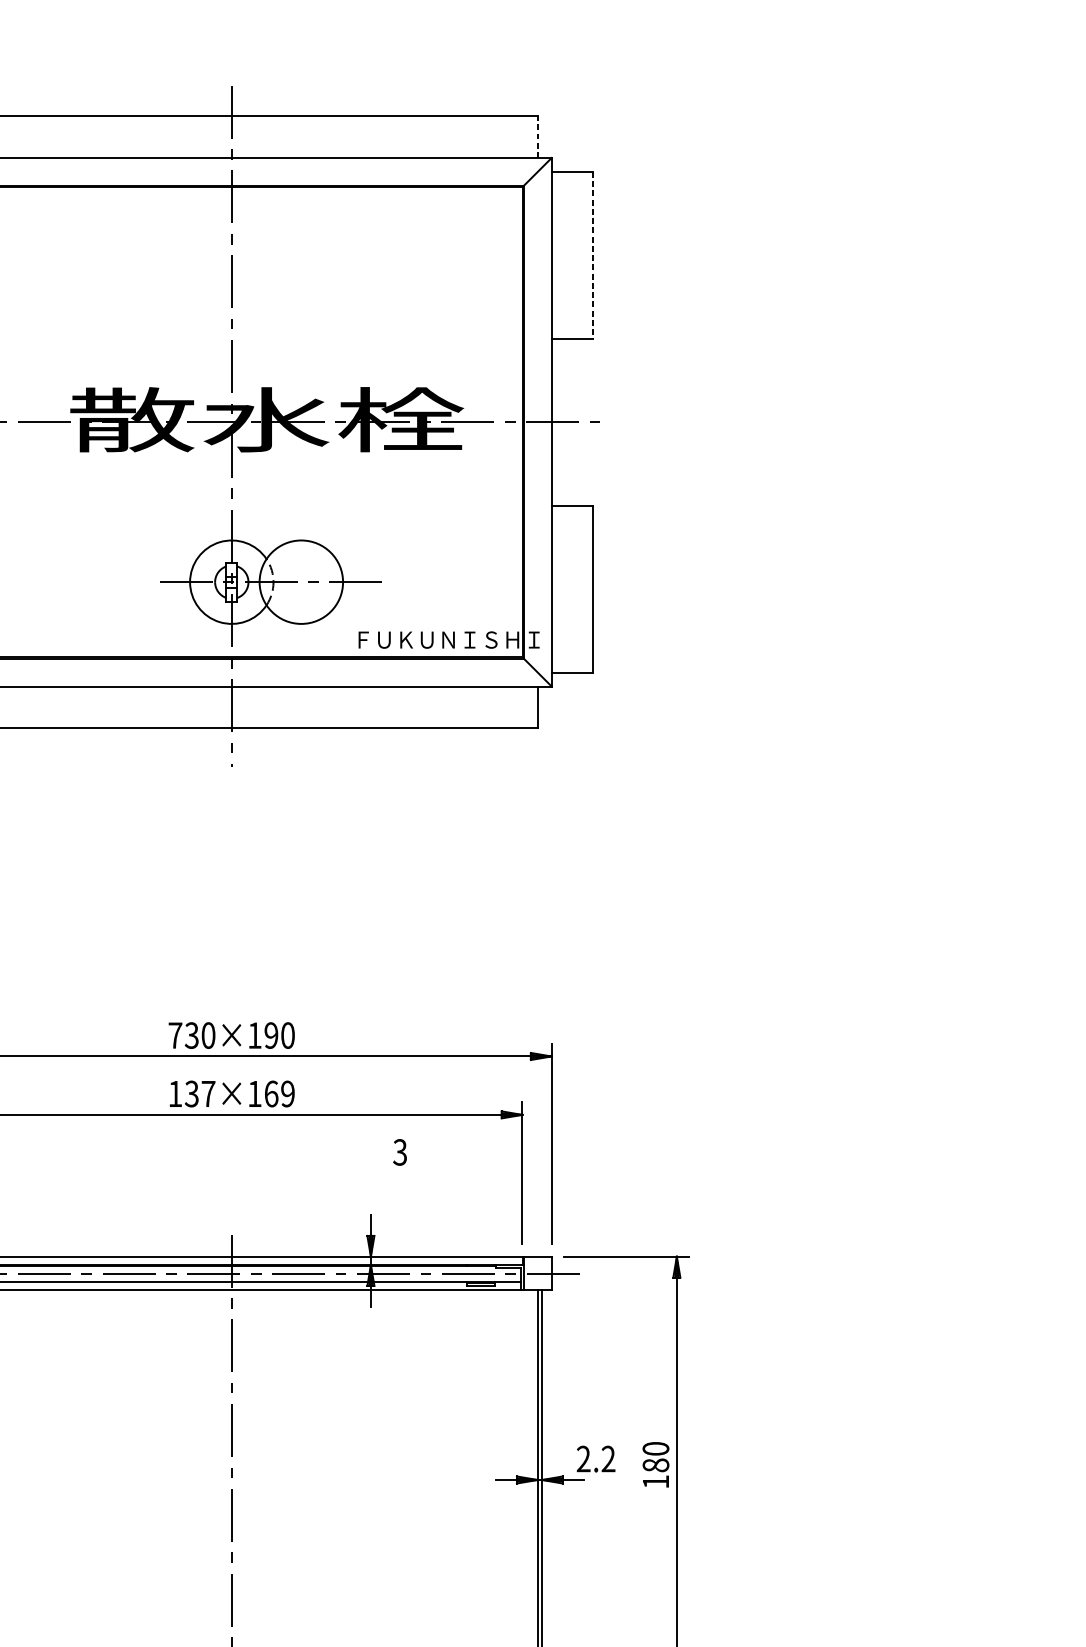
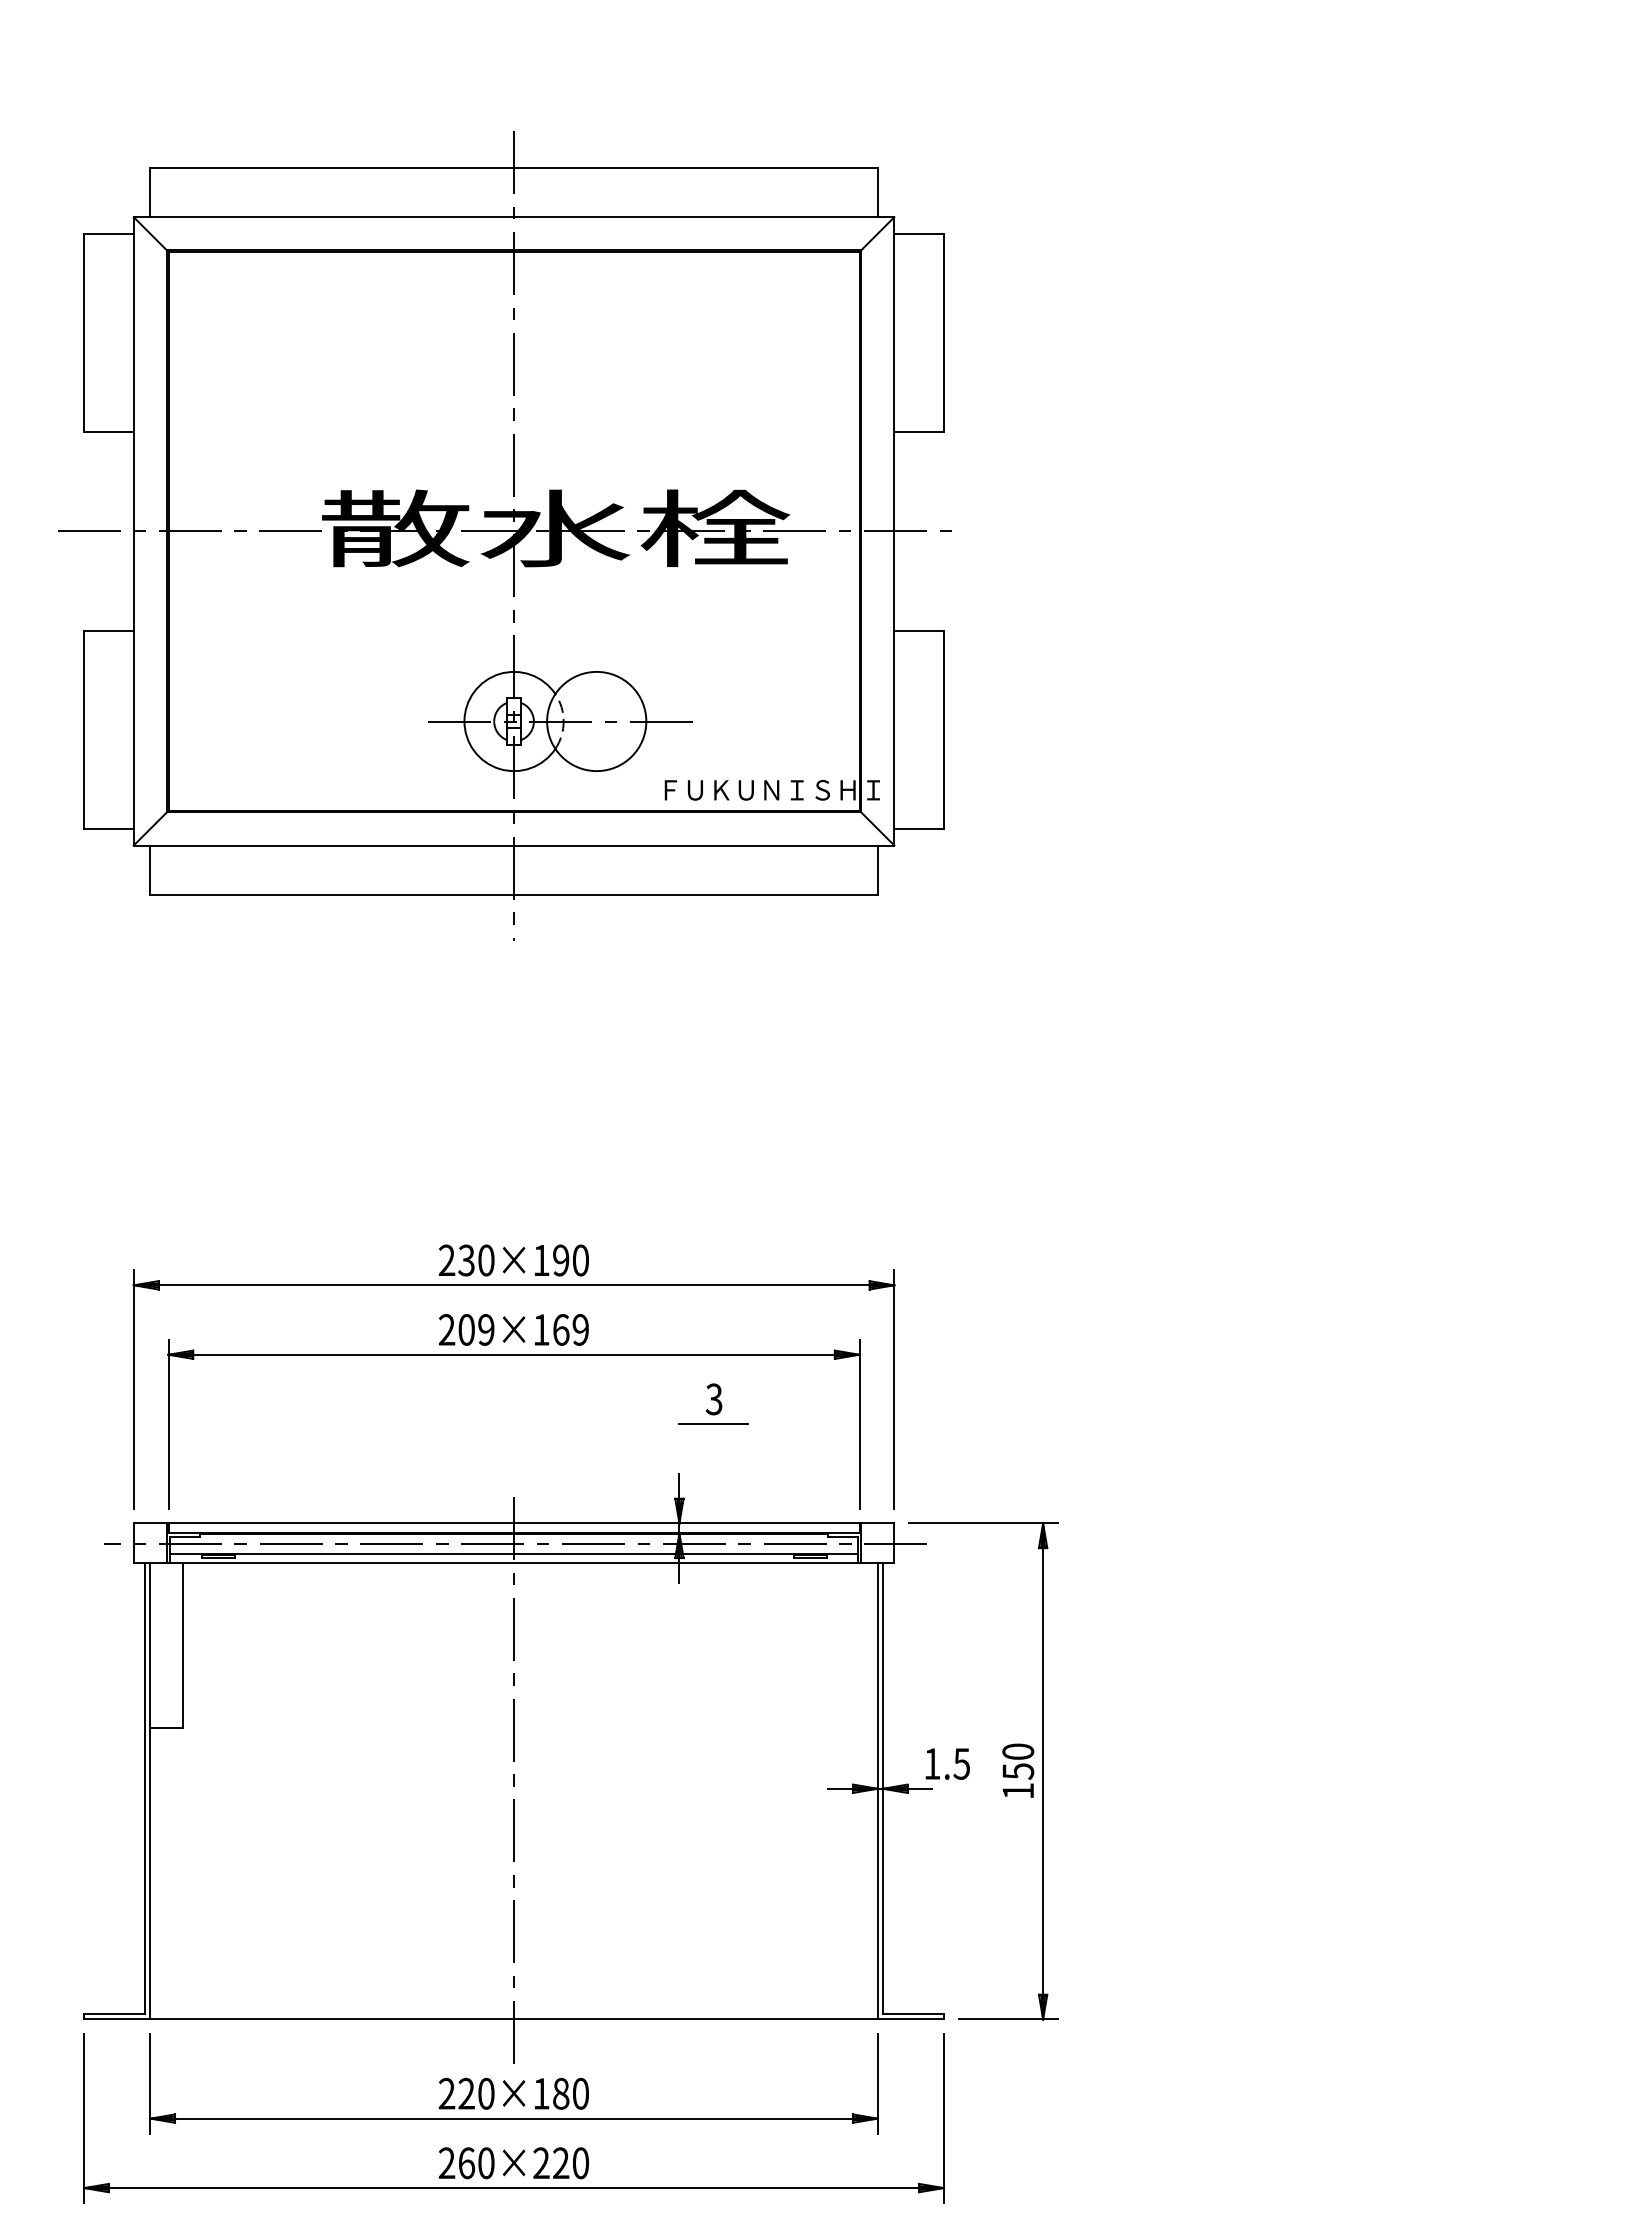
line: (537, 137) -> (877, 192), dashed -> solid
line: (593, 255) -> (943, 333), dashed -> solid
text: (174, 1034) -> (446, 1259), 730×190 -> 230×190
text: (191, 1093) -> (466, 1329), 137×169 -> 209×169
line: (399, 1172) -> (713, 1423), added
text: (596, 1458) -> (947, 1763), 2.2 -> 1.5
text: (656, 1465) -> (1018, 1771), 180 -> 150

